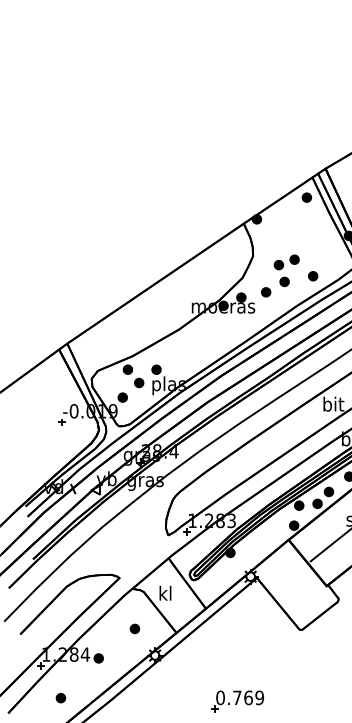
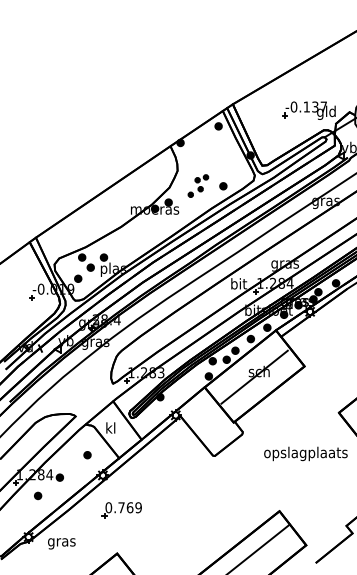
part: (280, 275) -> (198, 185), size x0.7
part: (61, 697) -> (38, 495), moved
part: (237, 701) -> (121, 510), moved

